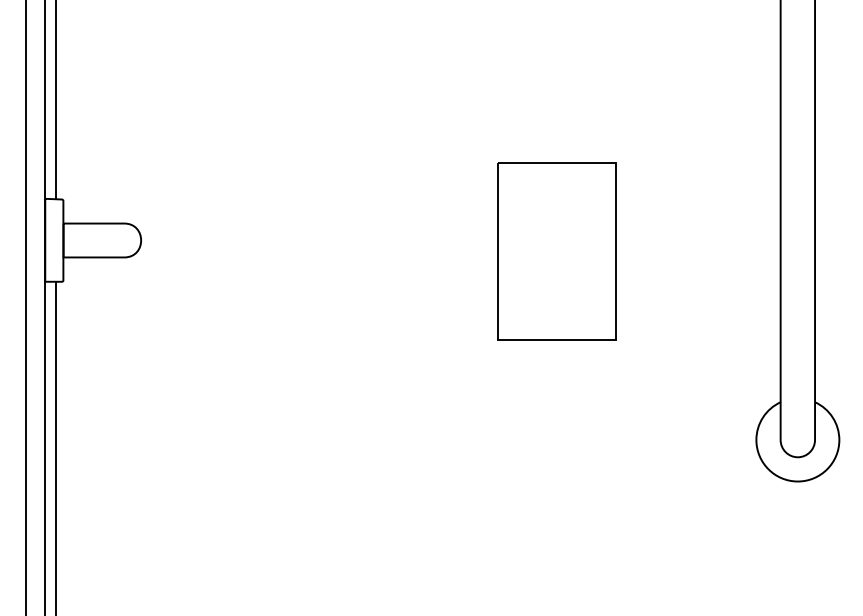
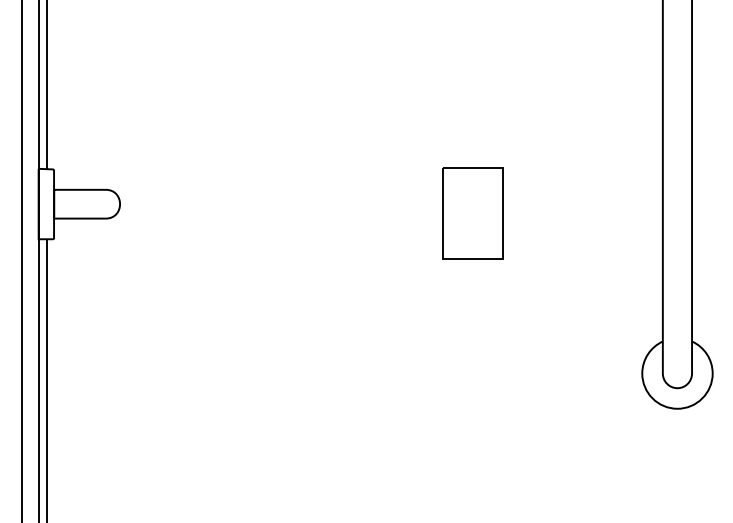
part: (556, 251) -> (472, 213), size x0.6

